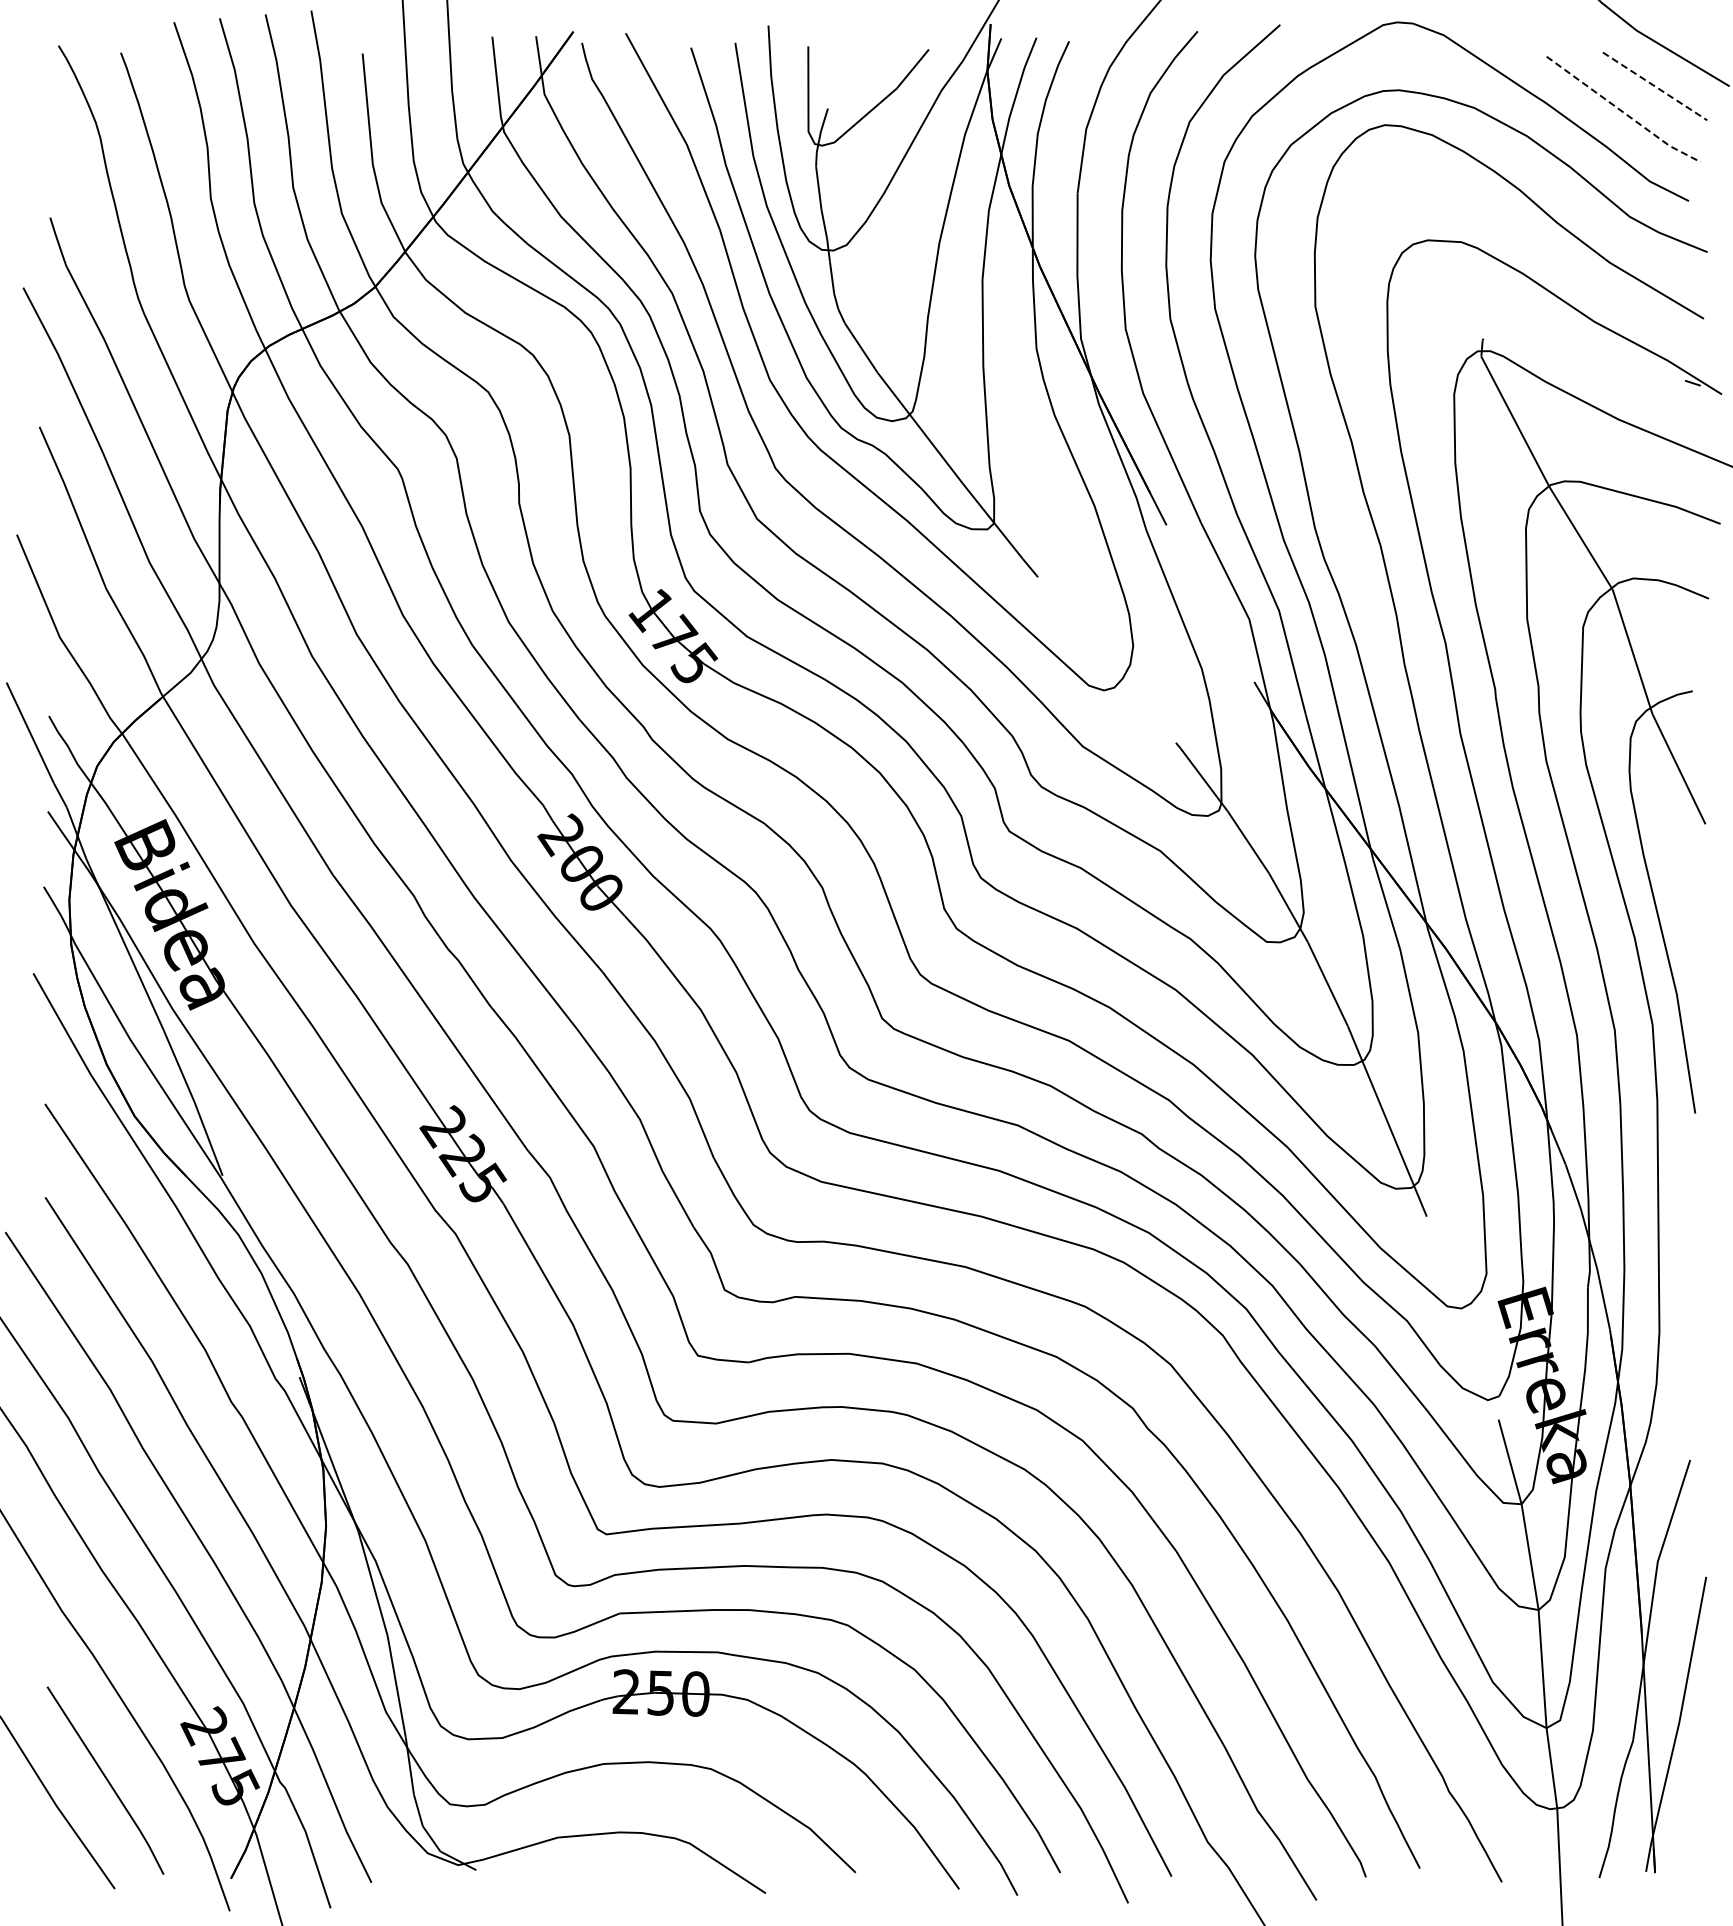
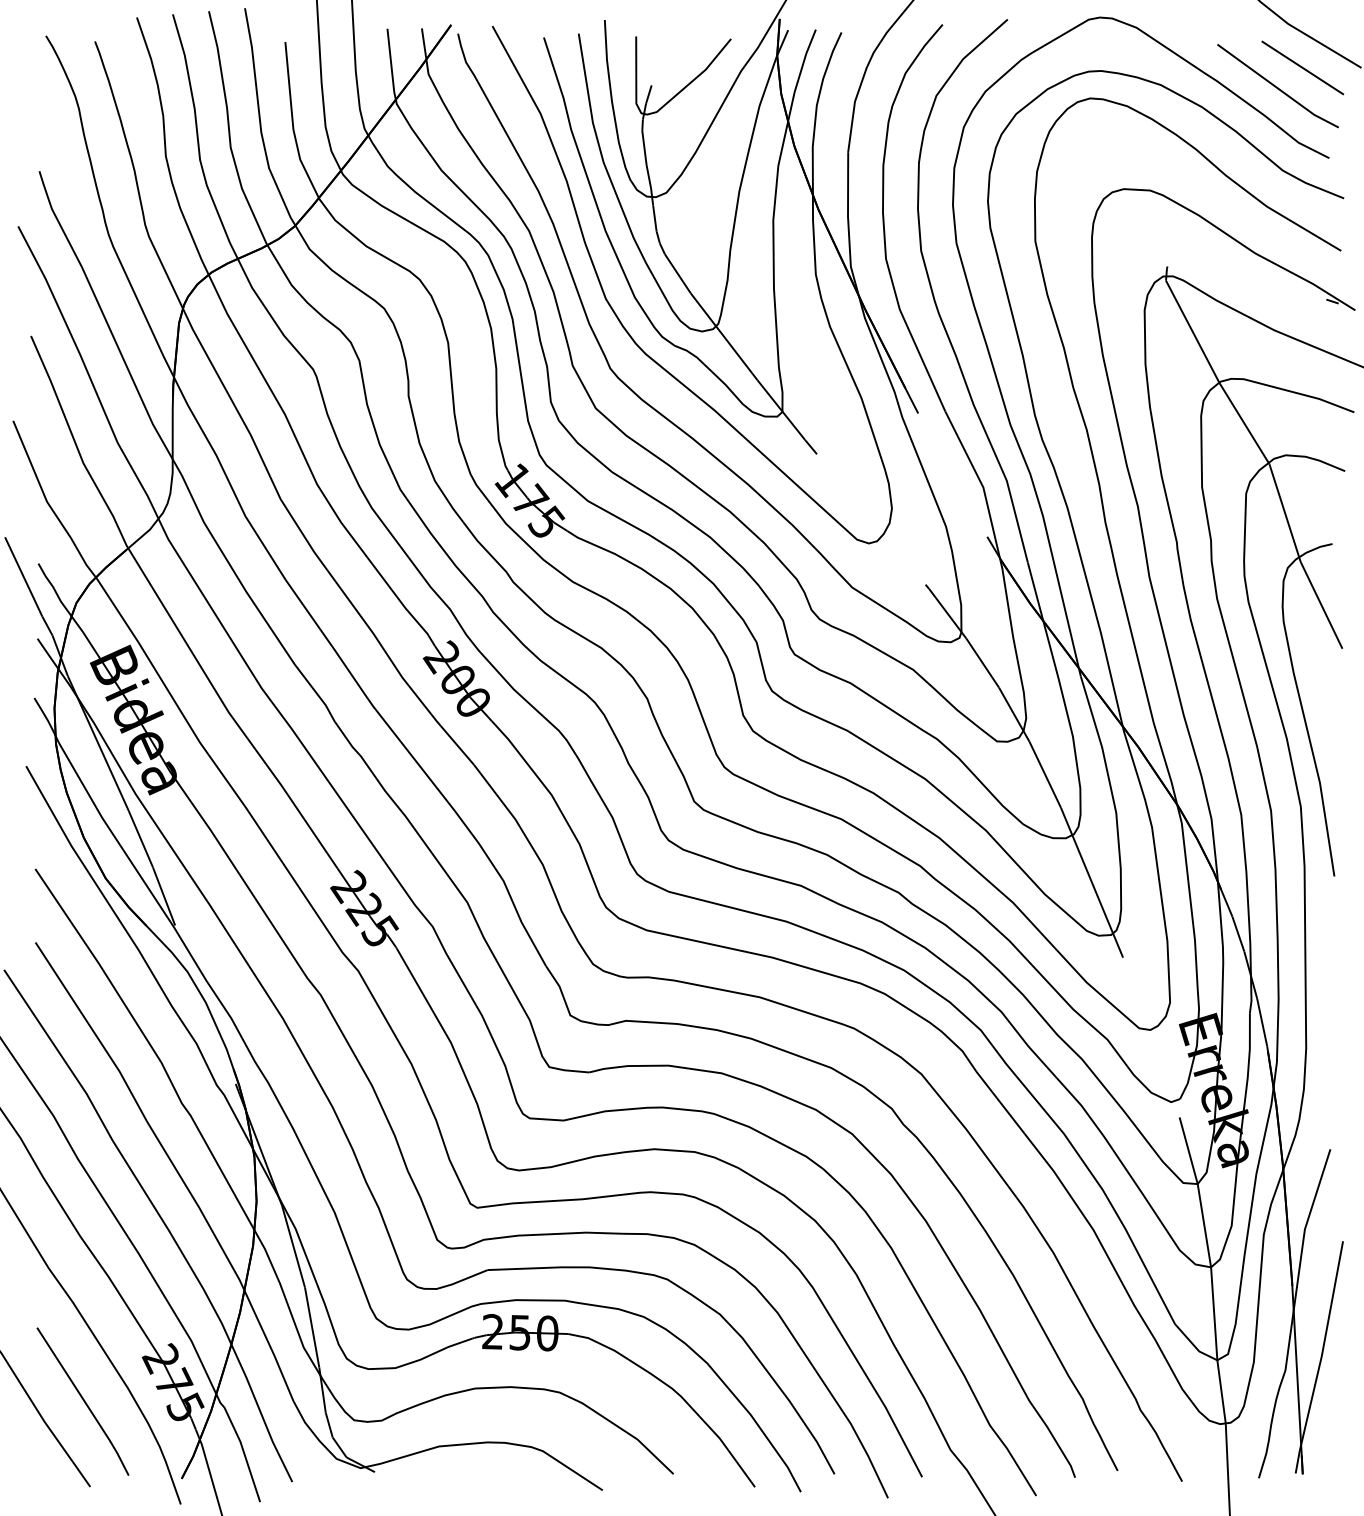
line: (1655, 86) -> (1303, 68), dashed -> solid
line: (1623, 112) -> (1277, 88), dashed -> solid

